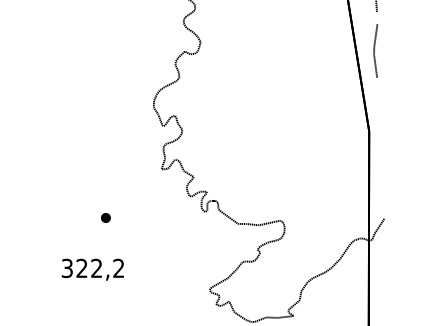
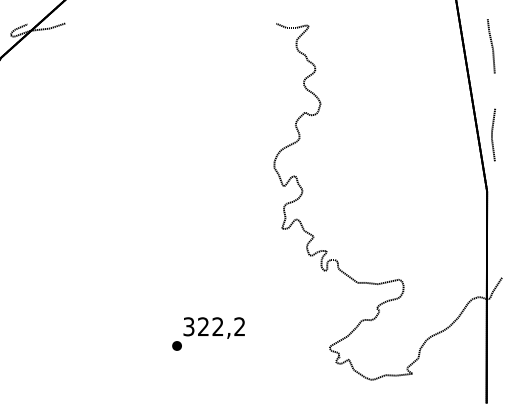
line: (374, 50) -> (492, 134), moved
part: (105, 217) -> (176, 345), moved

